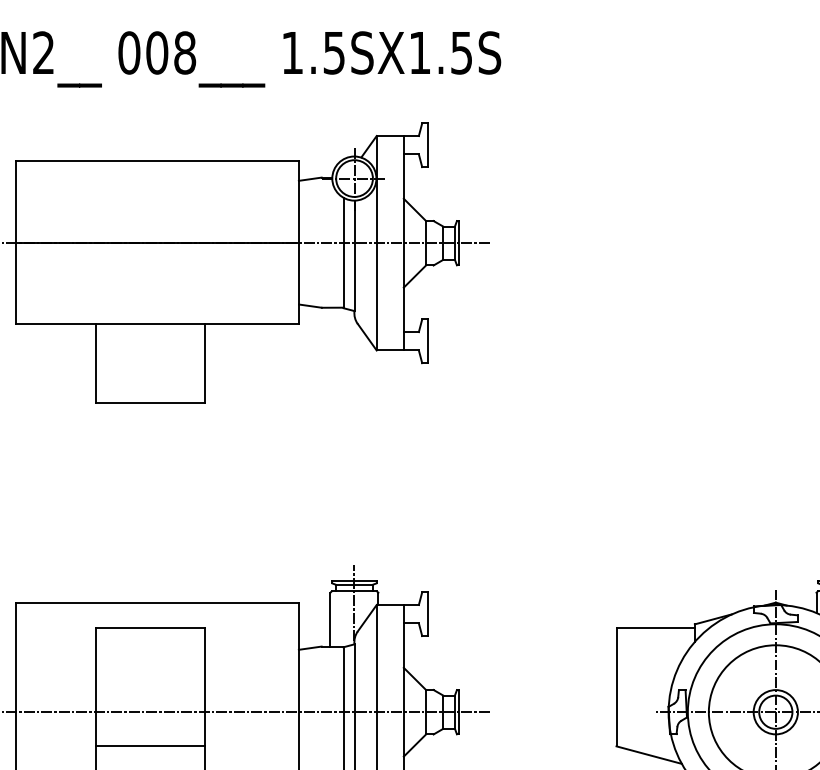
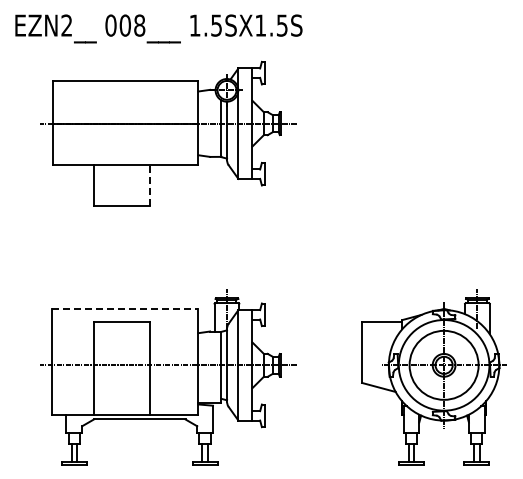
line: (206, 363) -> (150, 185), solid -> dashed
line: (157, 601) -> (125, 308), solid -> dashed
line: (149, 745) -> (121, 382), removed

